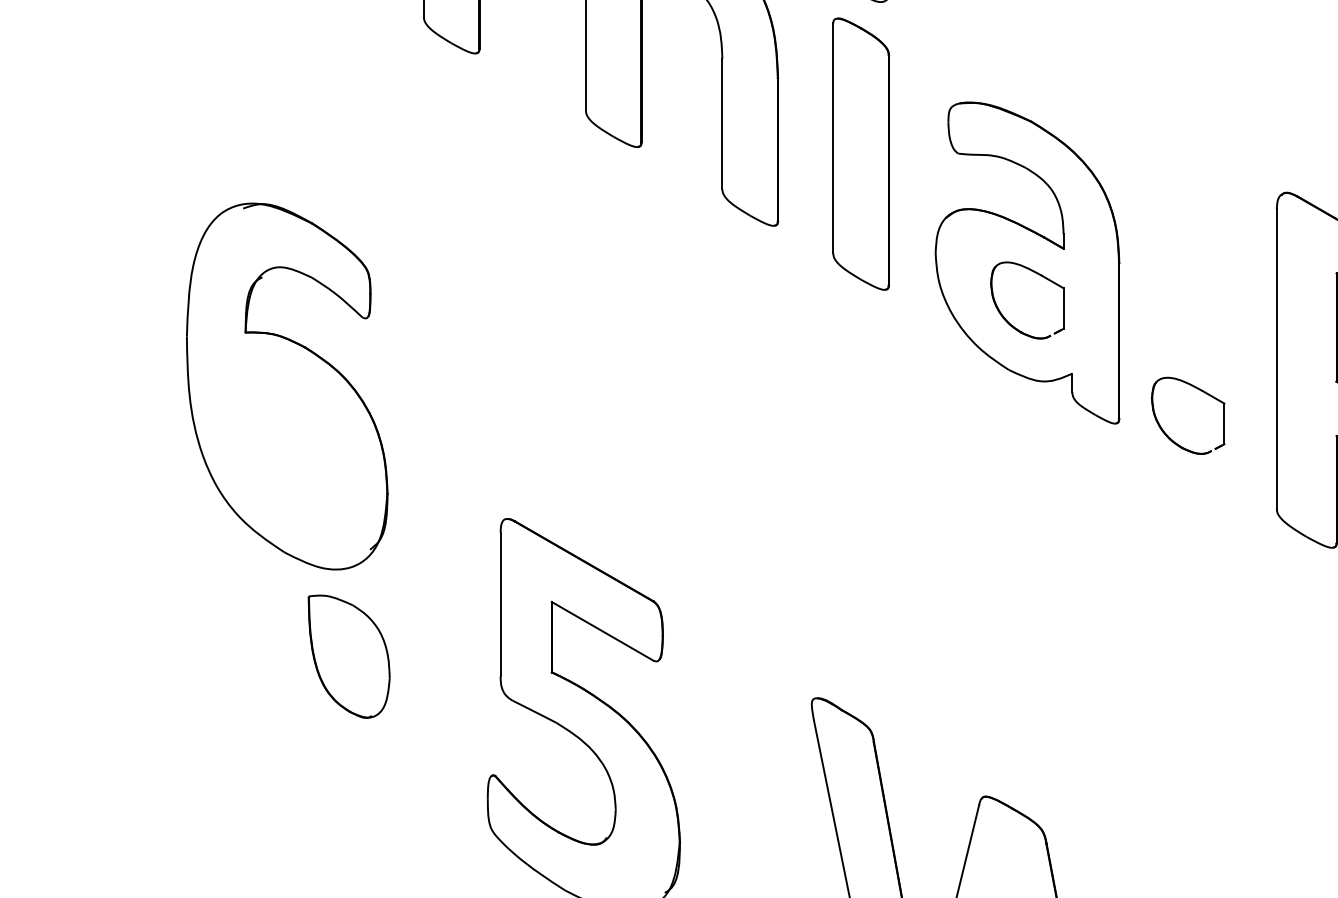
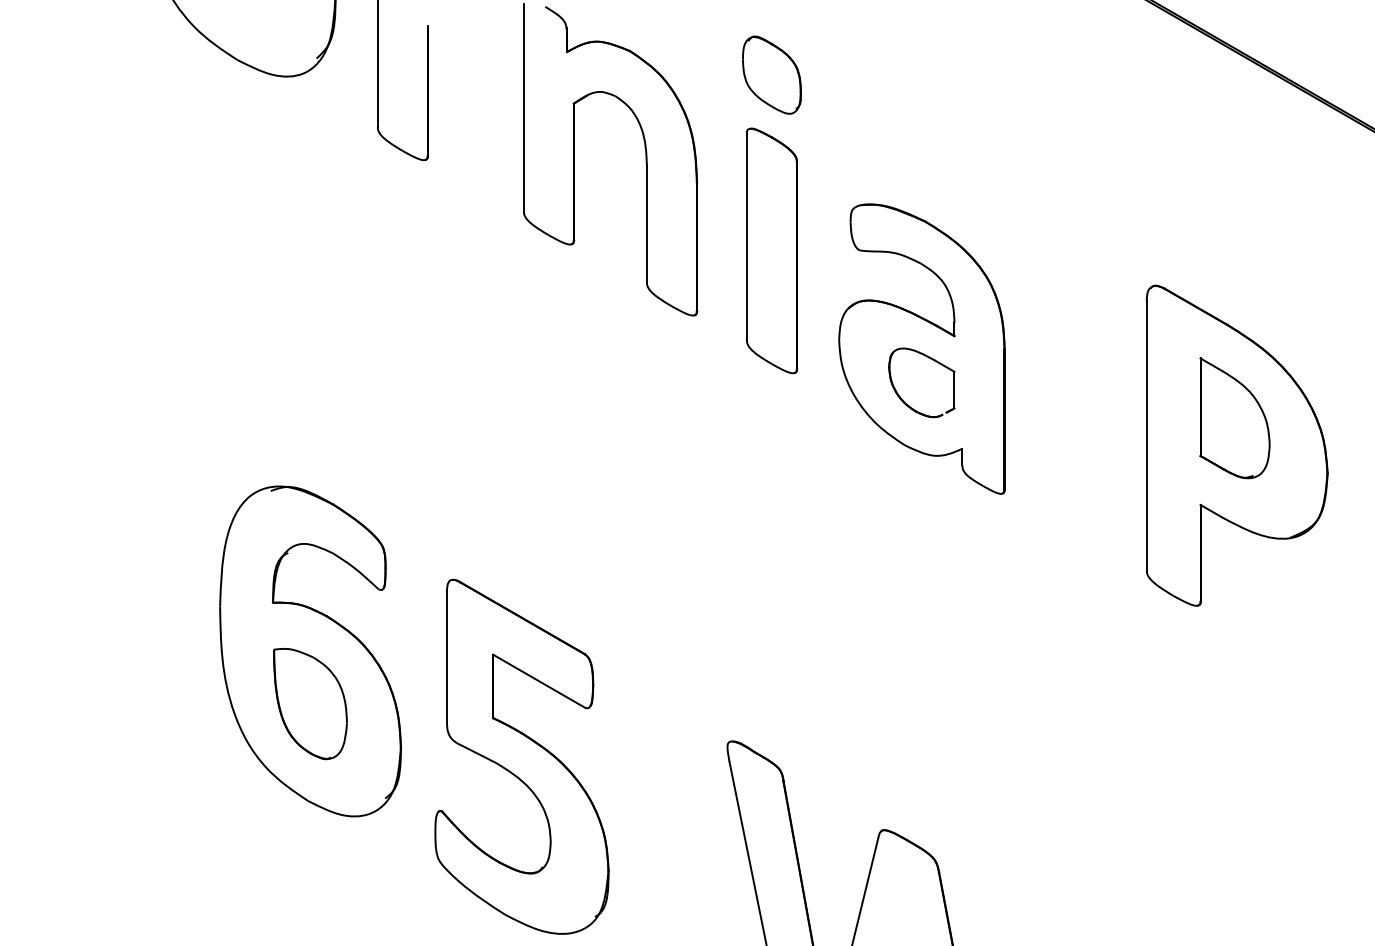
part: (287, 386) -> (310, 651), moved
part: (1200, 391) -> (1077, 464), removed

